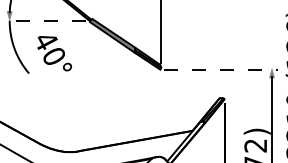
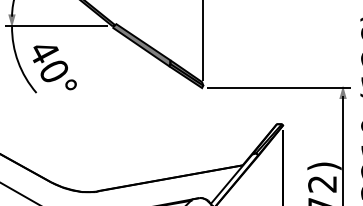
line: (44, 20) -> (55, 26), dashed -> solid
text: (54, 53) -> (54, 67), moved
line: (221, 69) -> (279, 87), dashed -> solid

